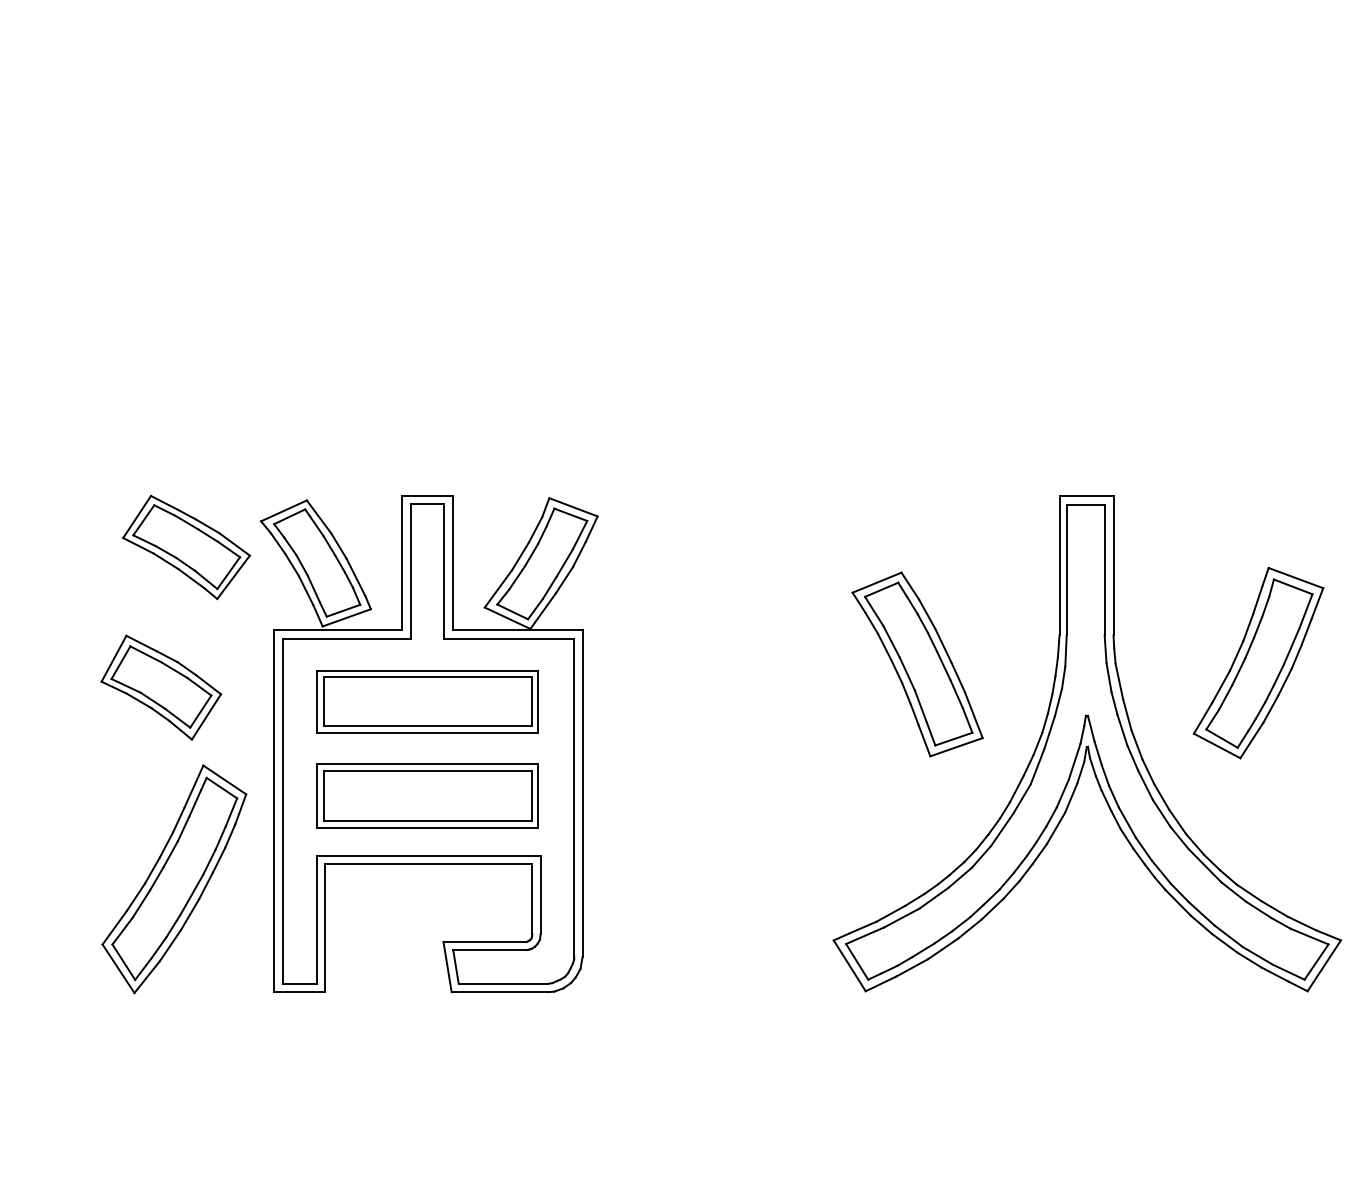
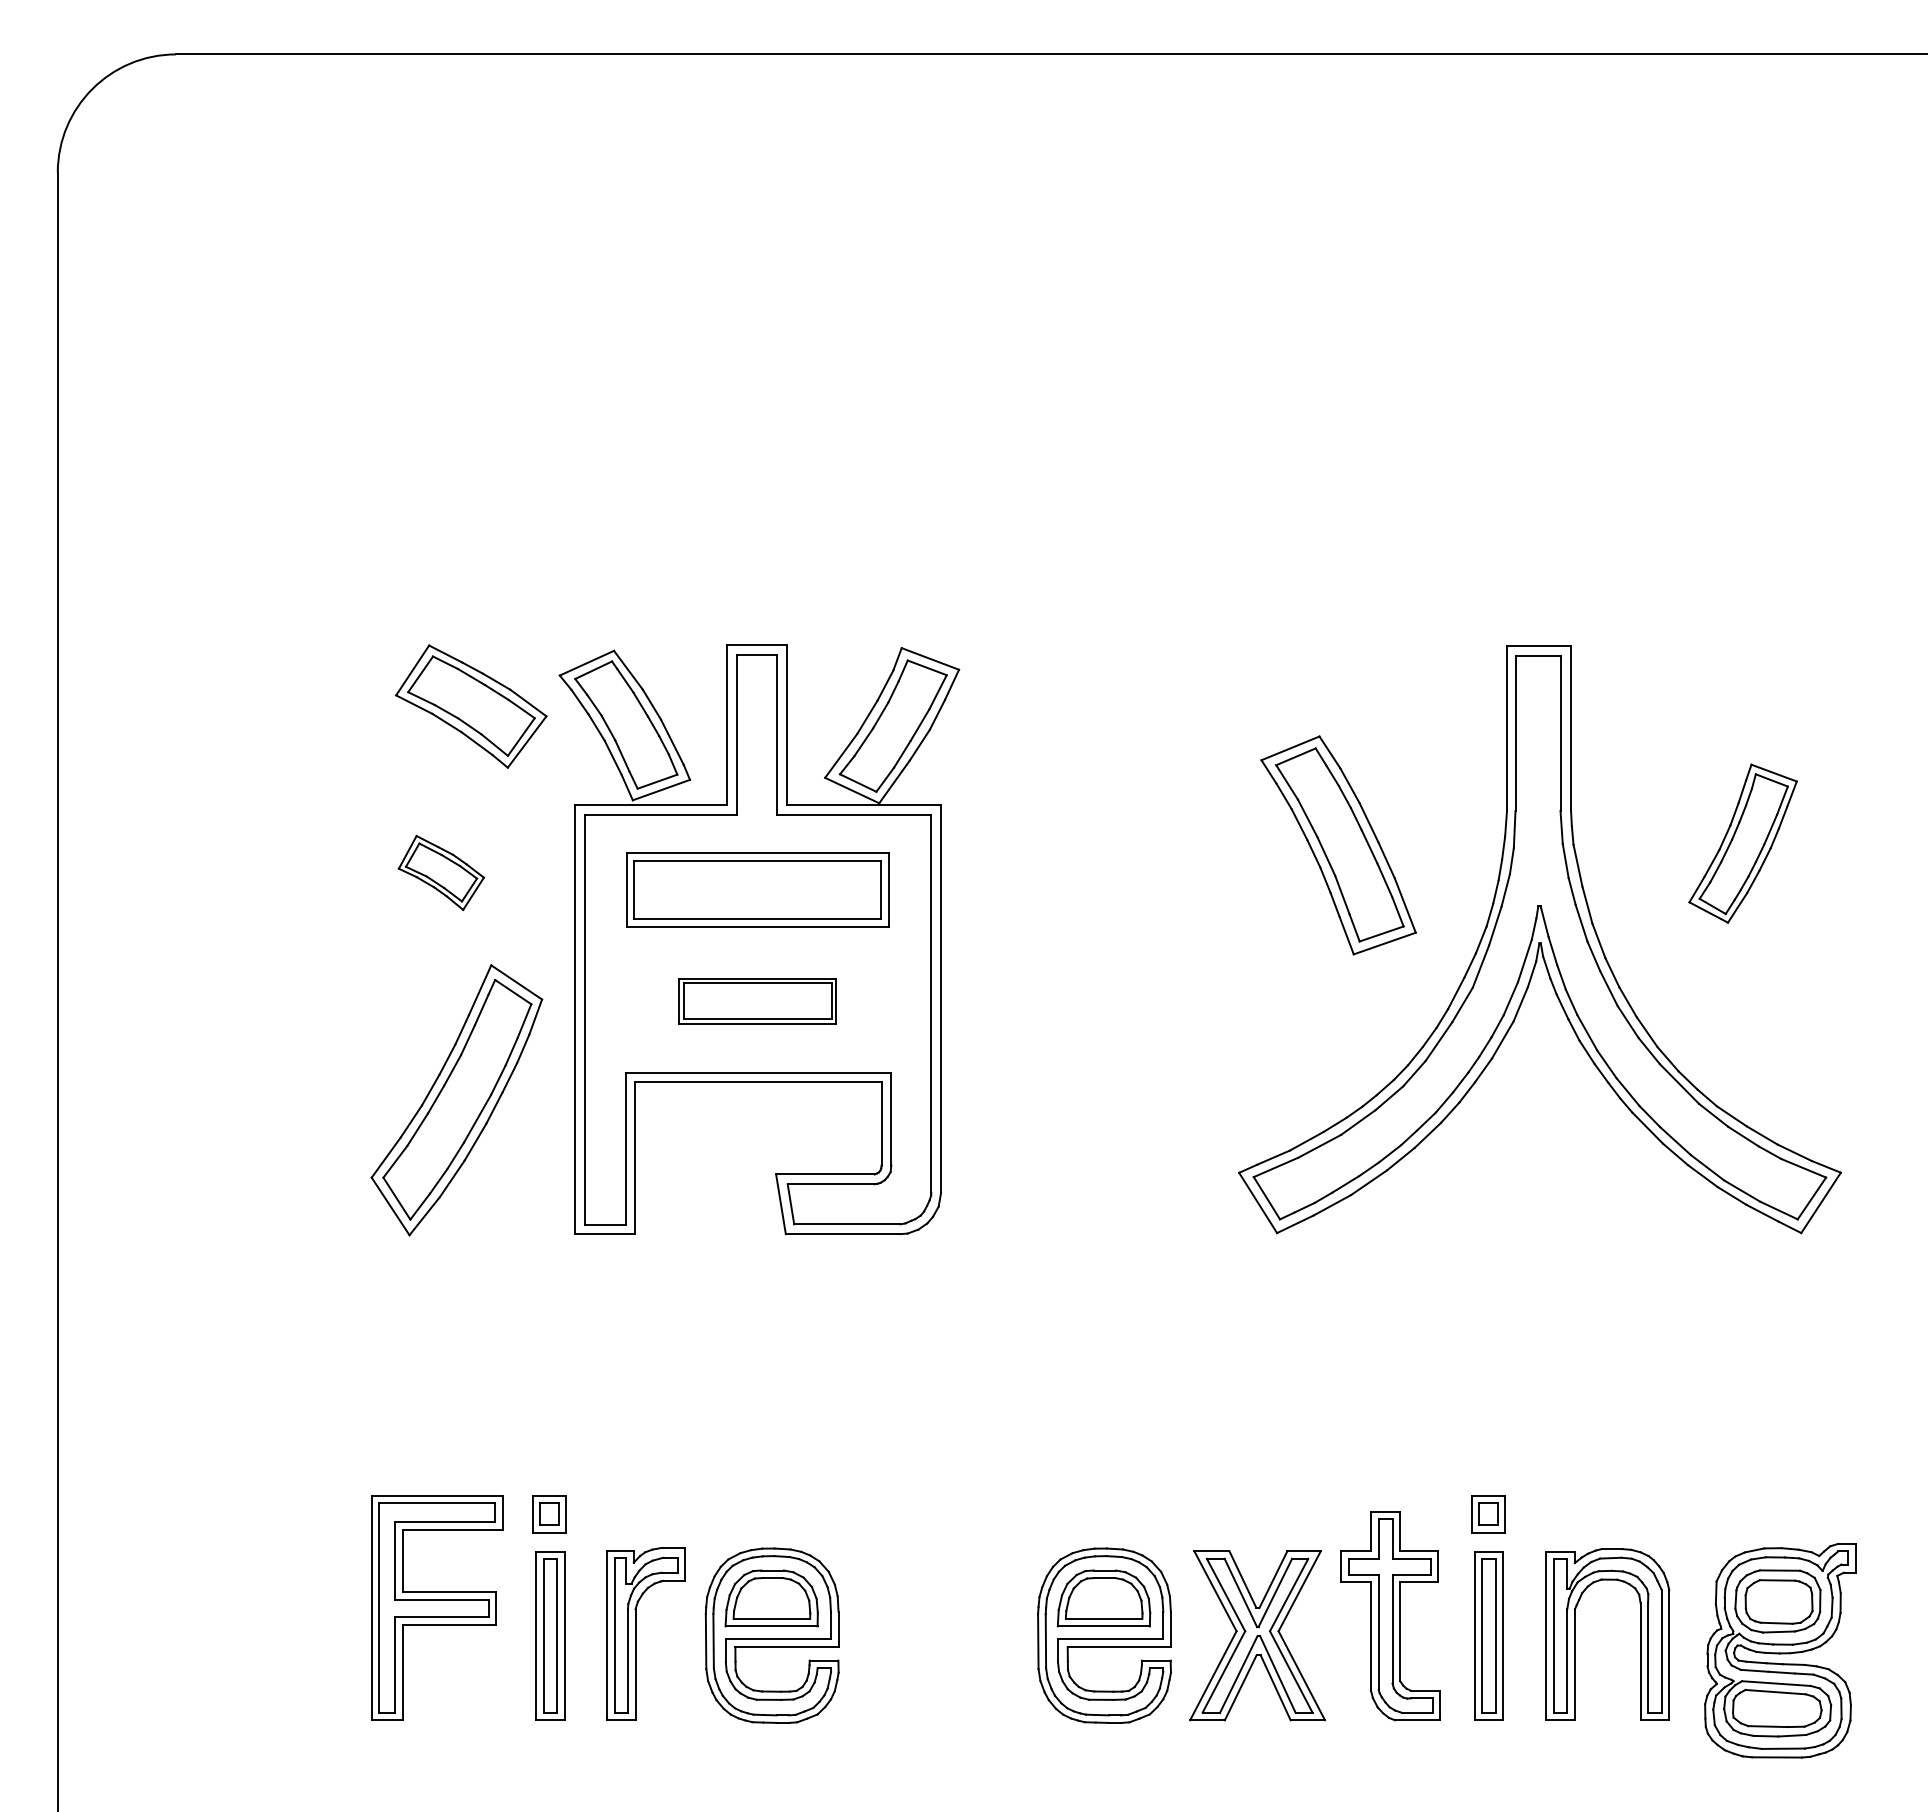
part: (1258, 662) -> (1742, 843), size x0.7
part: (161, 687) -> (441, 872), size x0.6
part: (427, 796) -> (757, 1001), size x0.6

